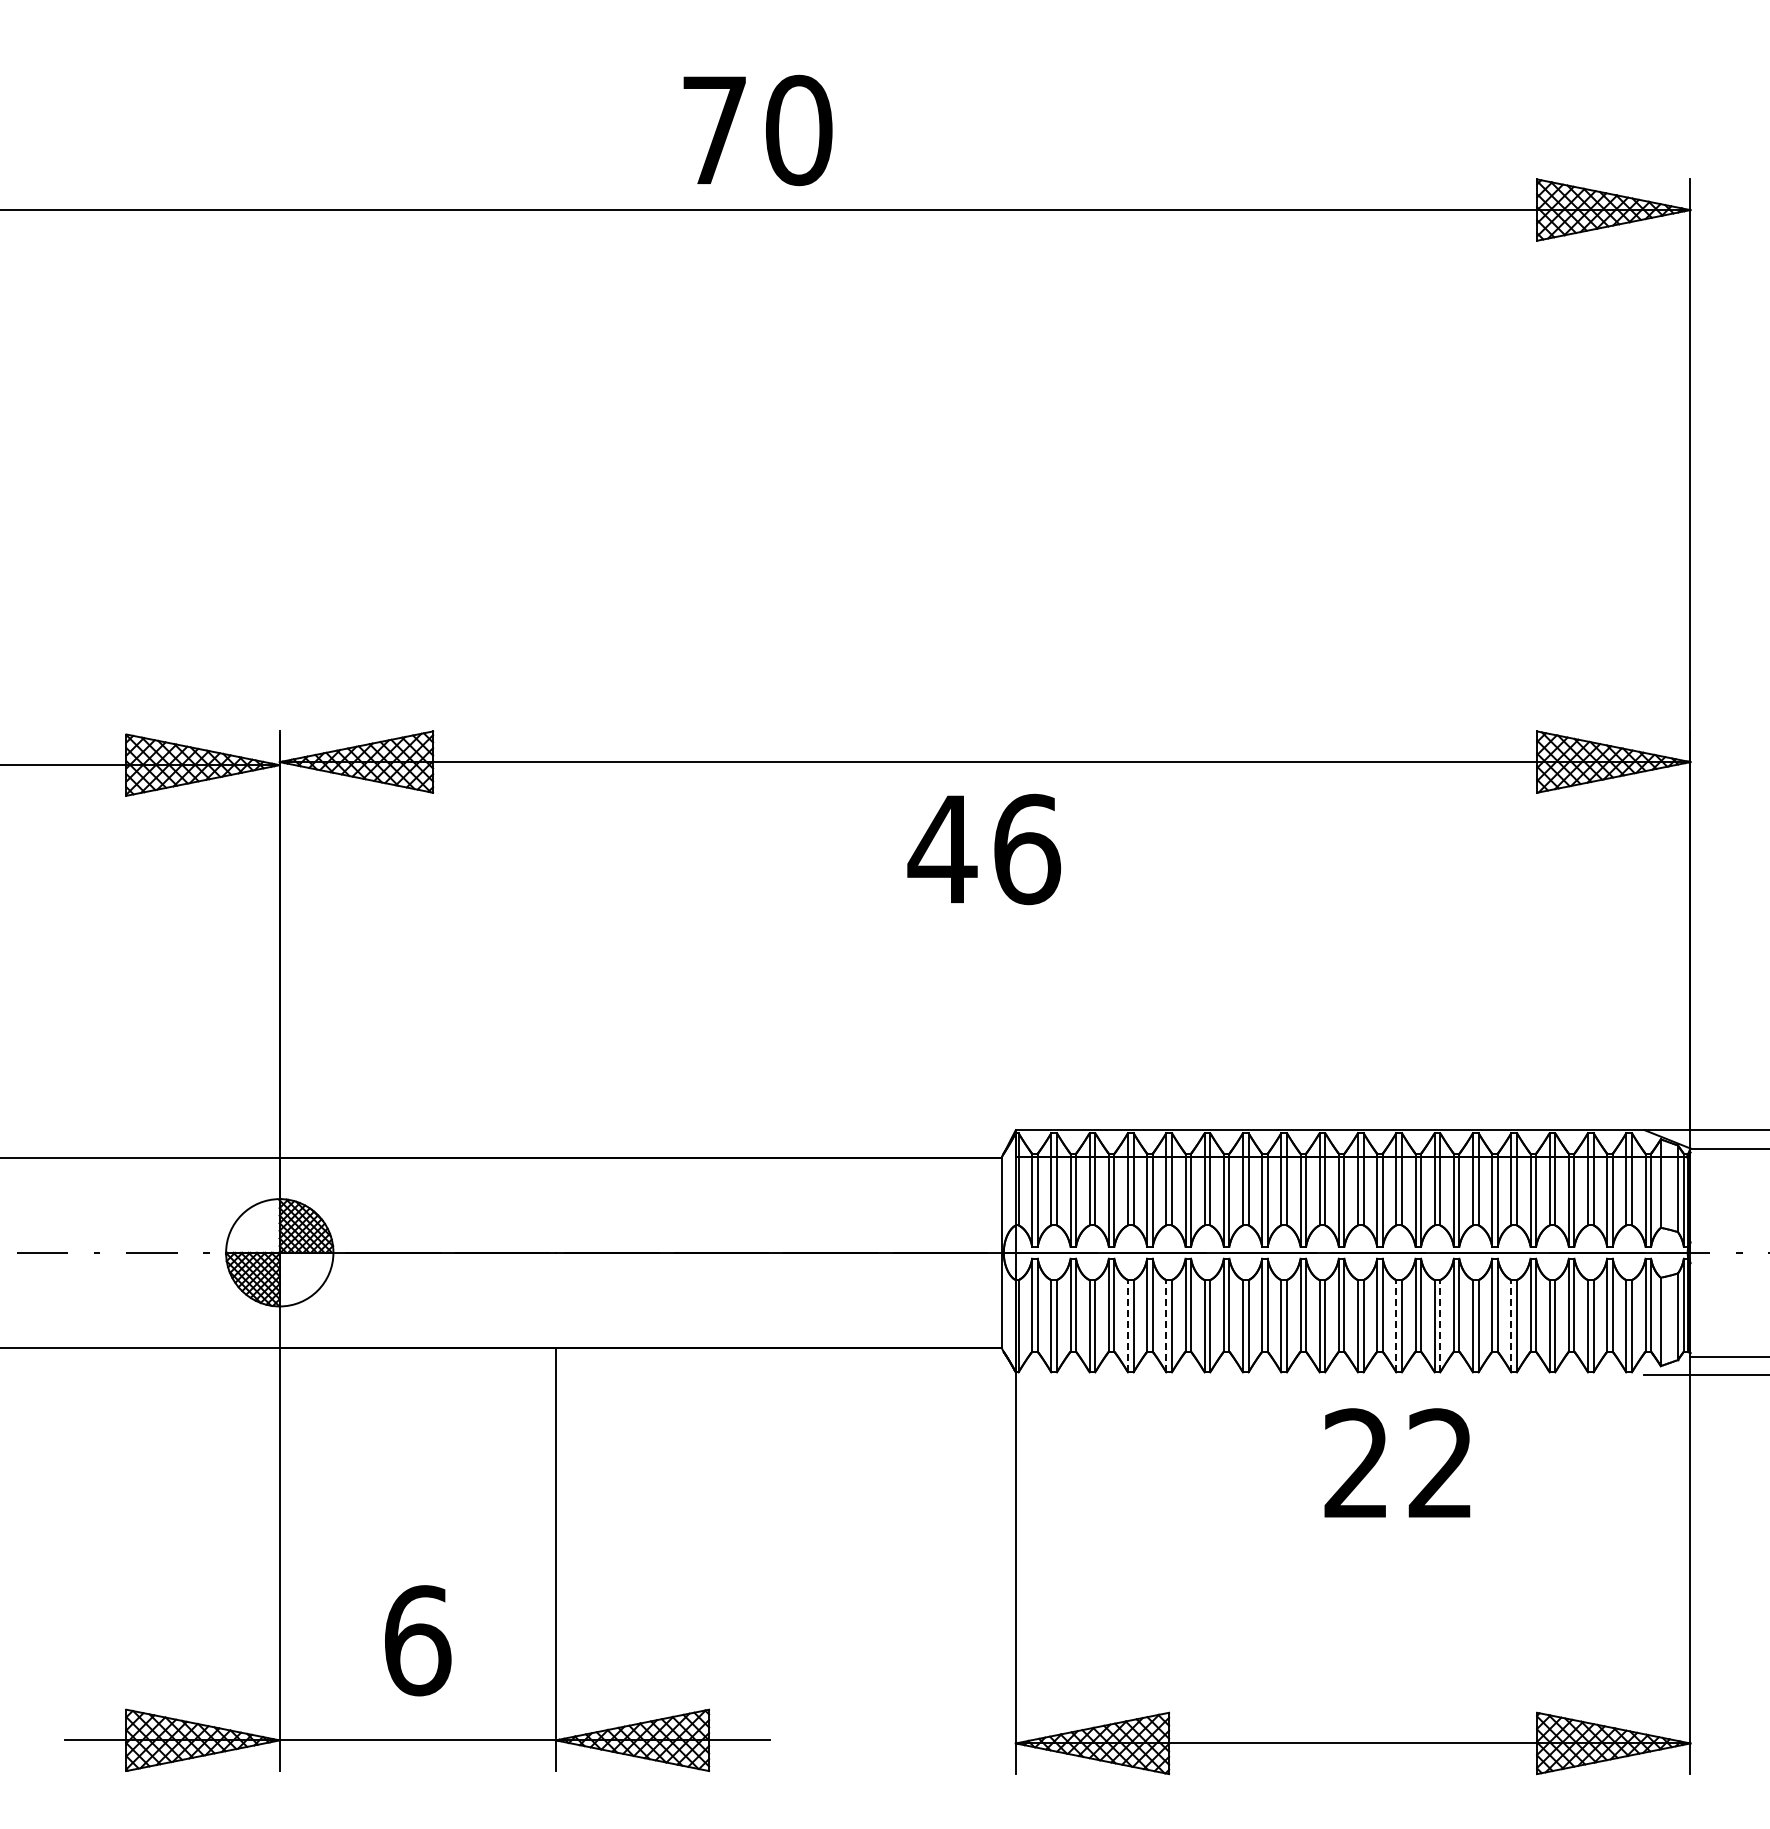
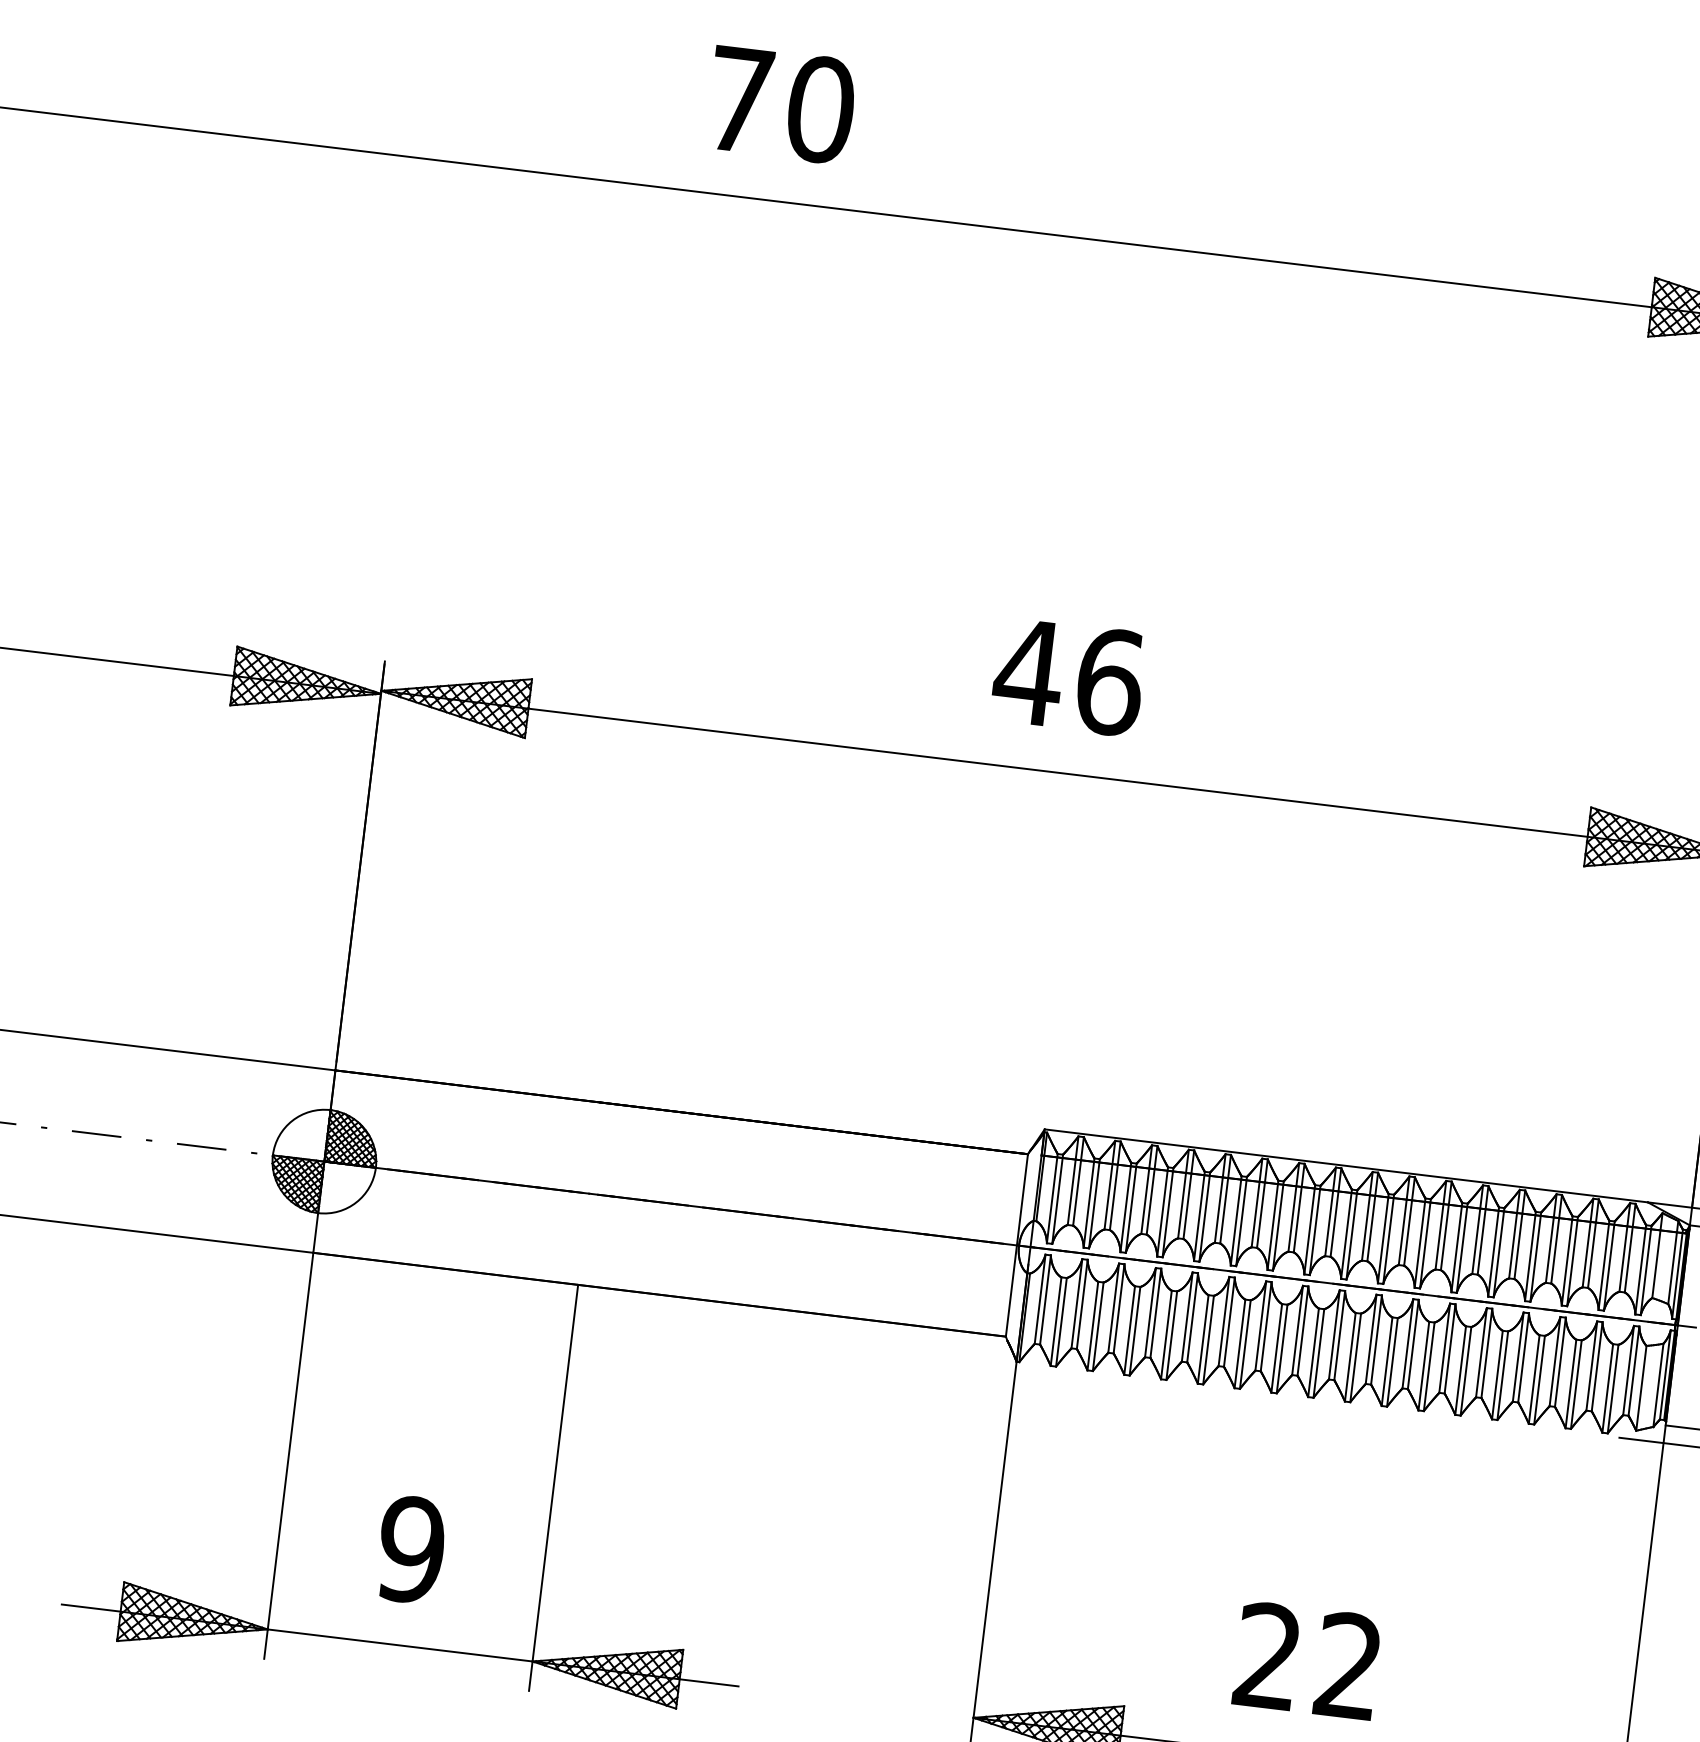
text: (757, 130) -> (781, 104), moved
text: (983, 849) -> (1068, 677), moved
line: (1128, 1325) -> (1130, 1329), dashed -> solid
line: (1166, 1325) -> (1166, 1334), dashed -> solid
line: (1396, 1325) -> (1387, 1361), dashed -> solid
line: (1440, 1325) -> (1429, 1366), dashed -> solid
line: (1511, 1325) -> (1497, 1374), dashed -> solid
text: (1397, 1462) -> (1307, 1659), moved
text: (417, 1640) -> (411, 1549), 6 -> 9

